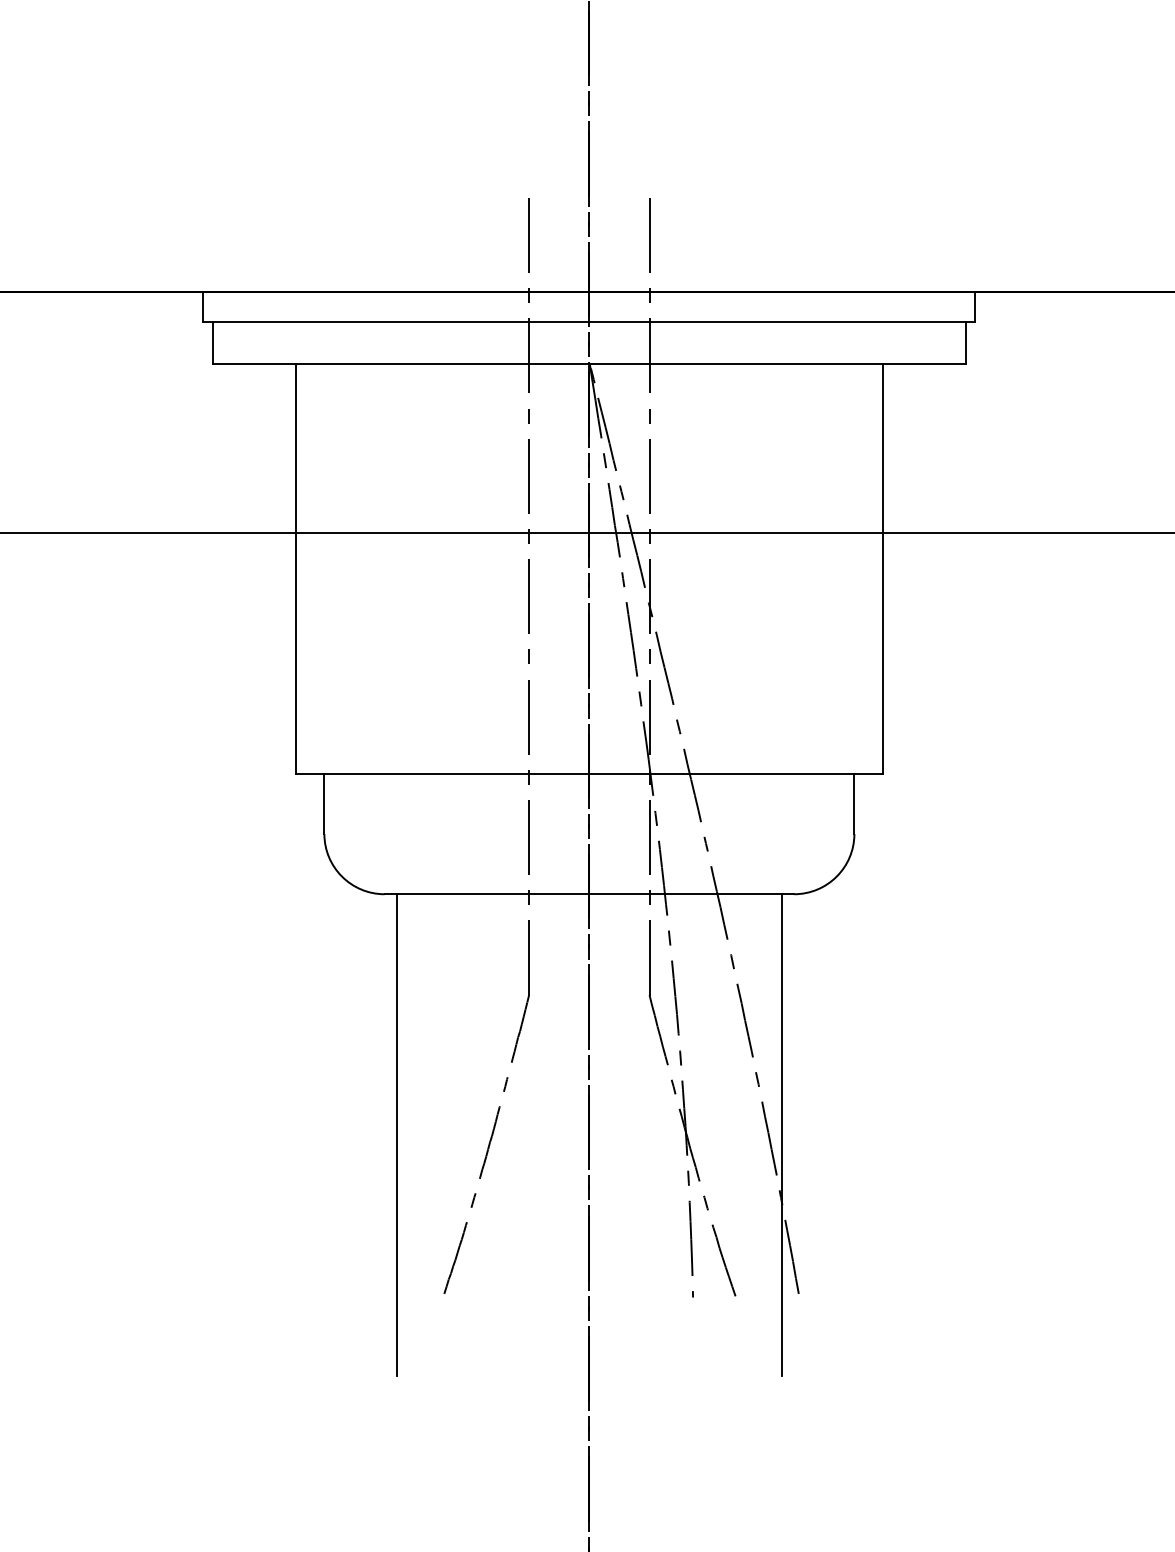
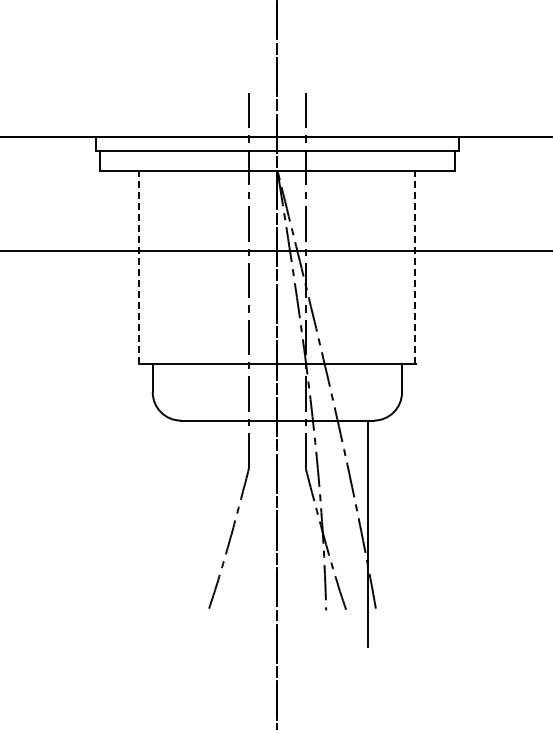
line: (296, 568) -> (139, 267), solid -> dashed
line: (882, 568) -> (415, 267), solid -> dashed
line: (396, 1134) -> (186, 533), removed

